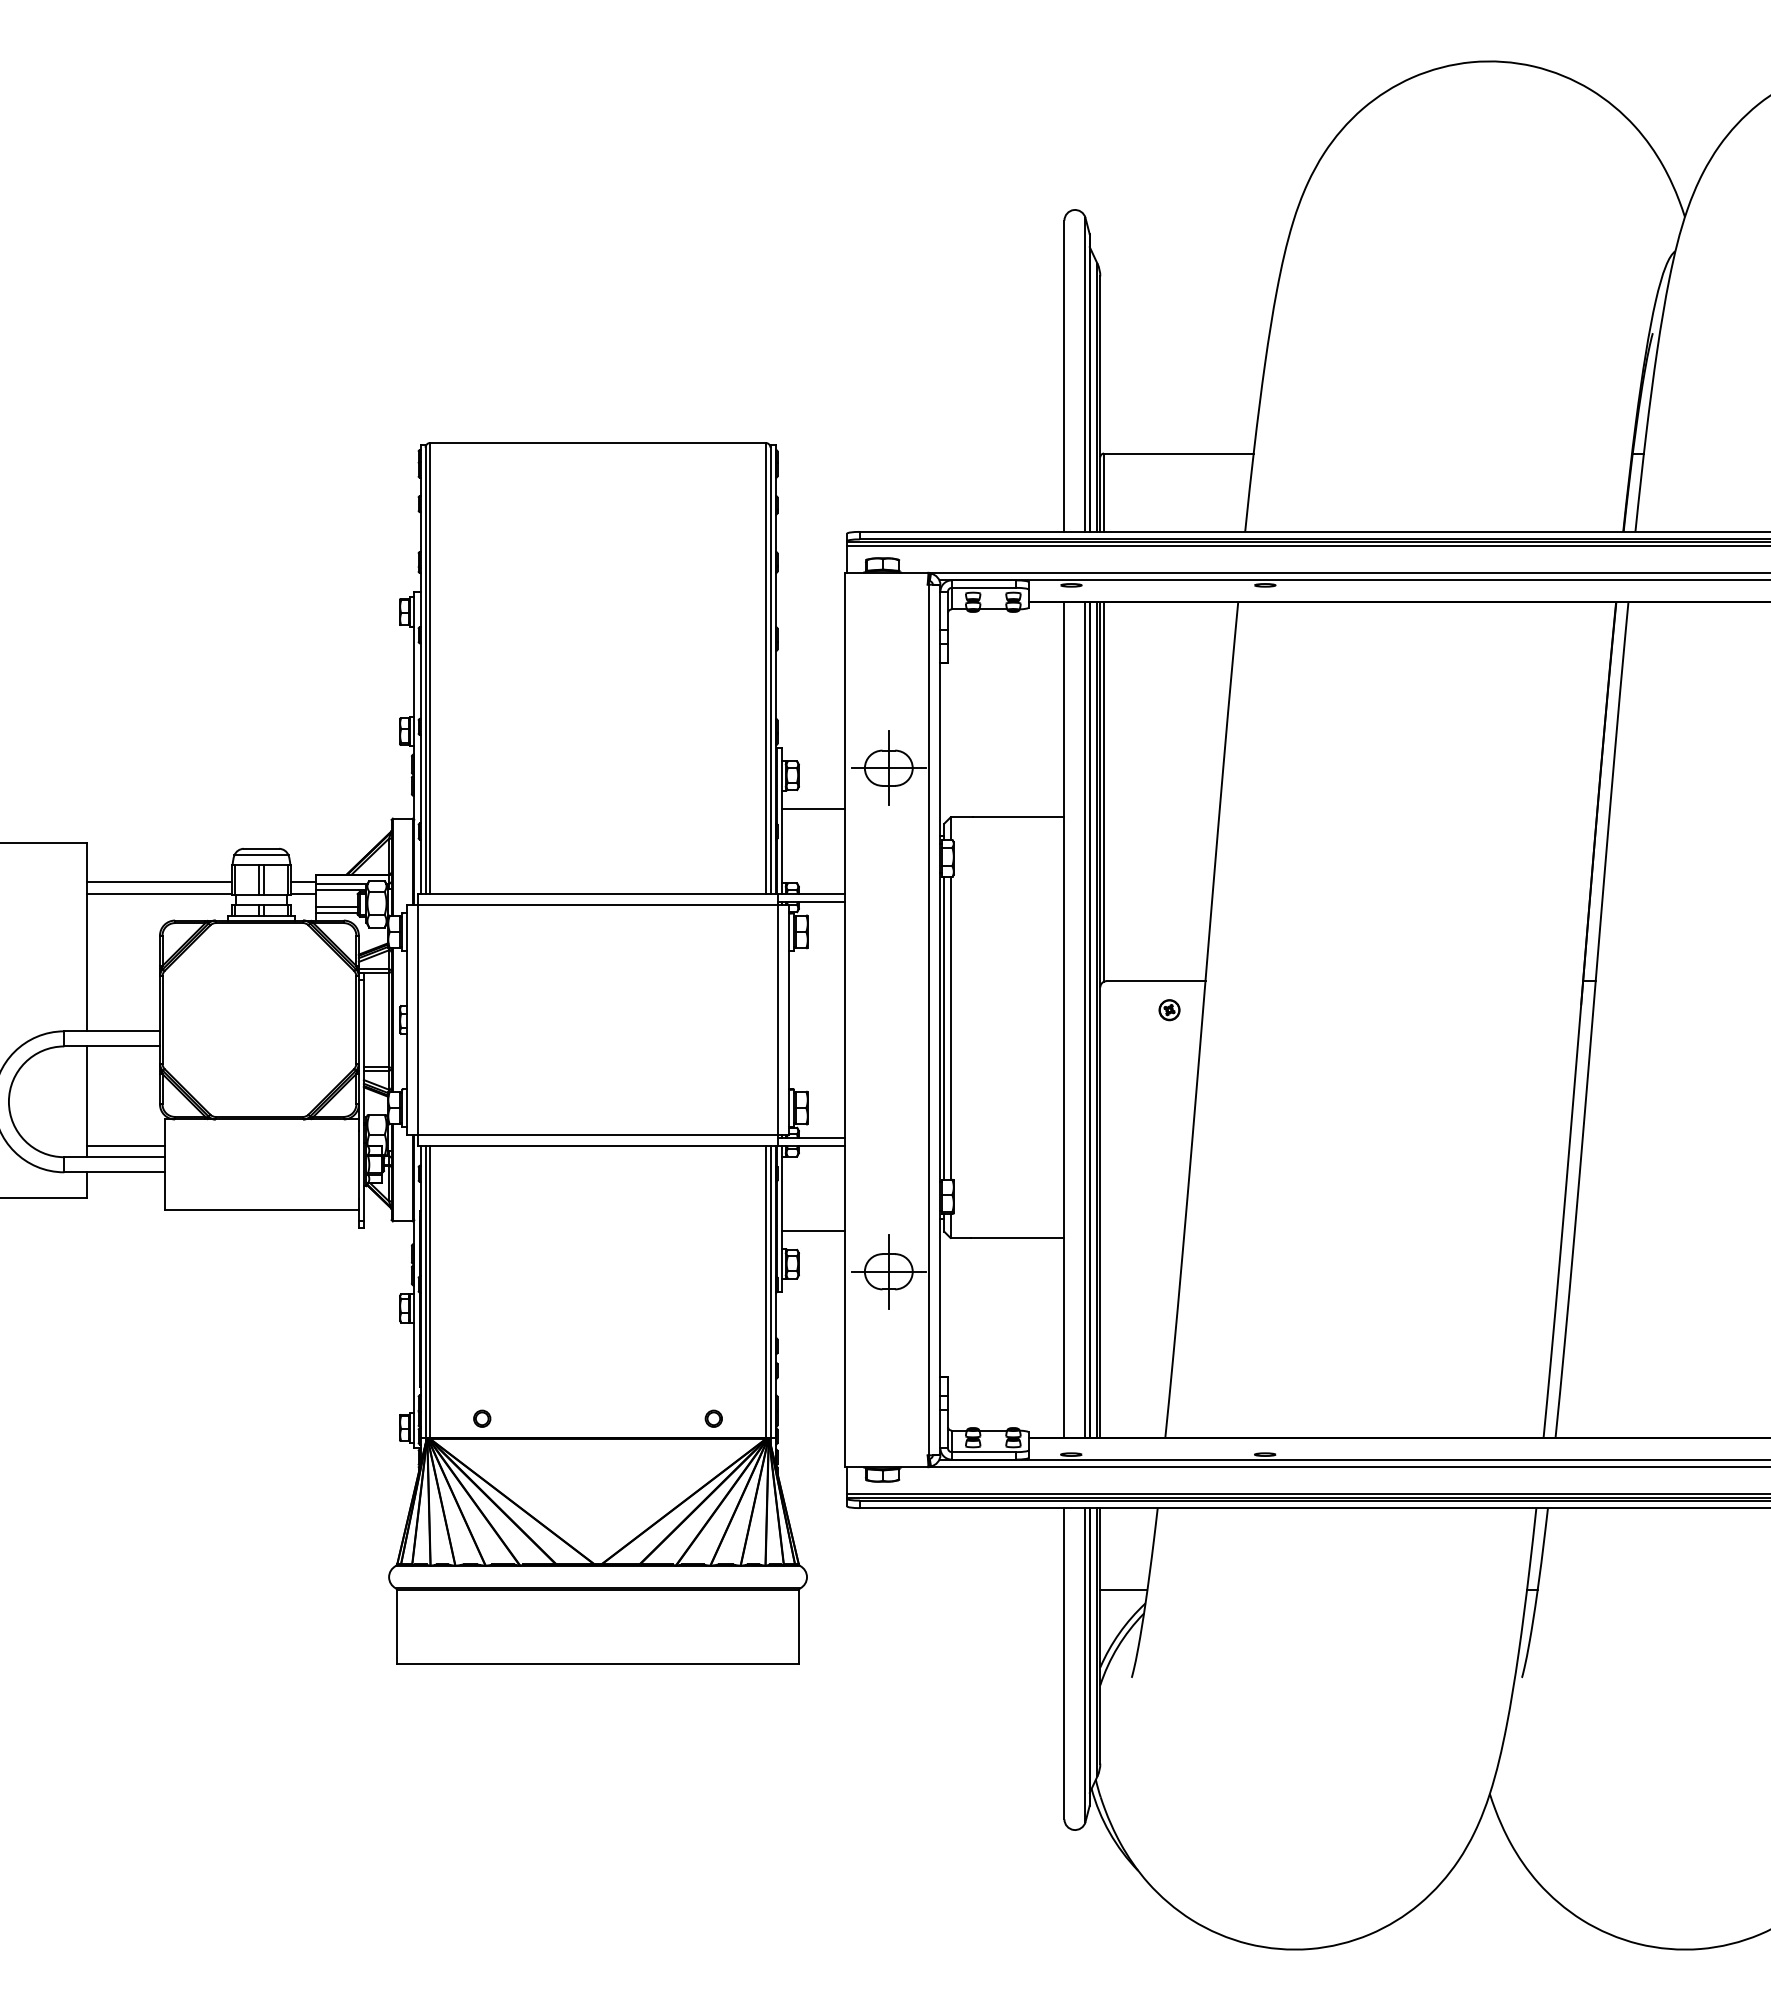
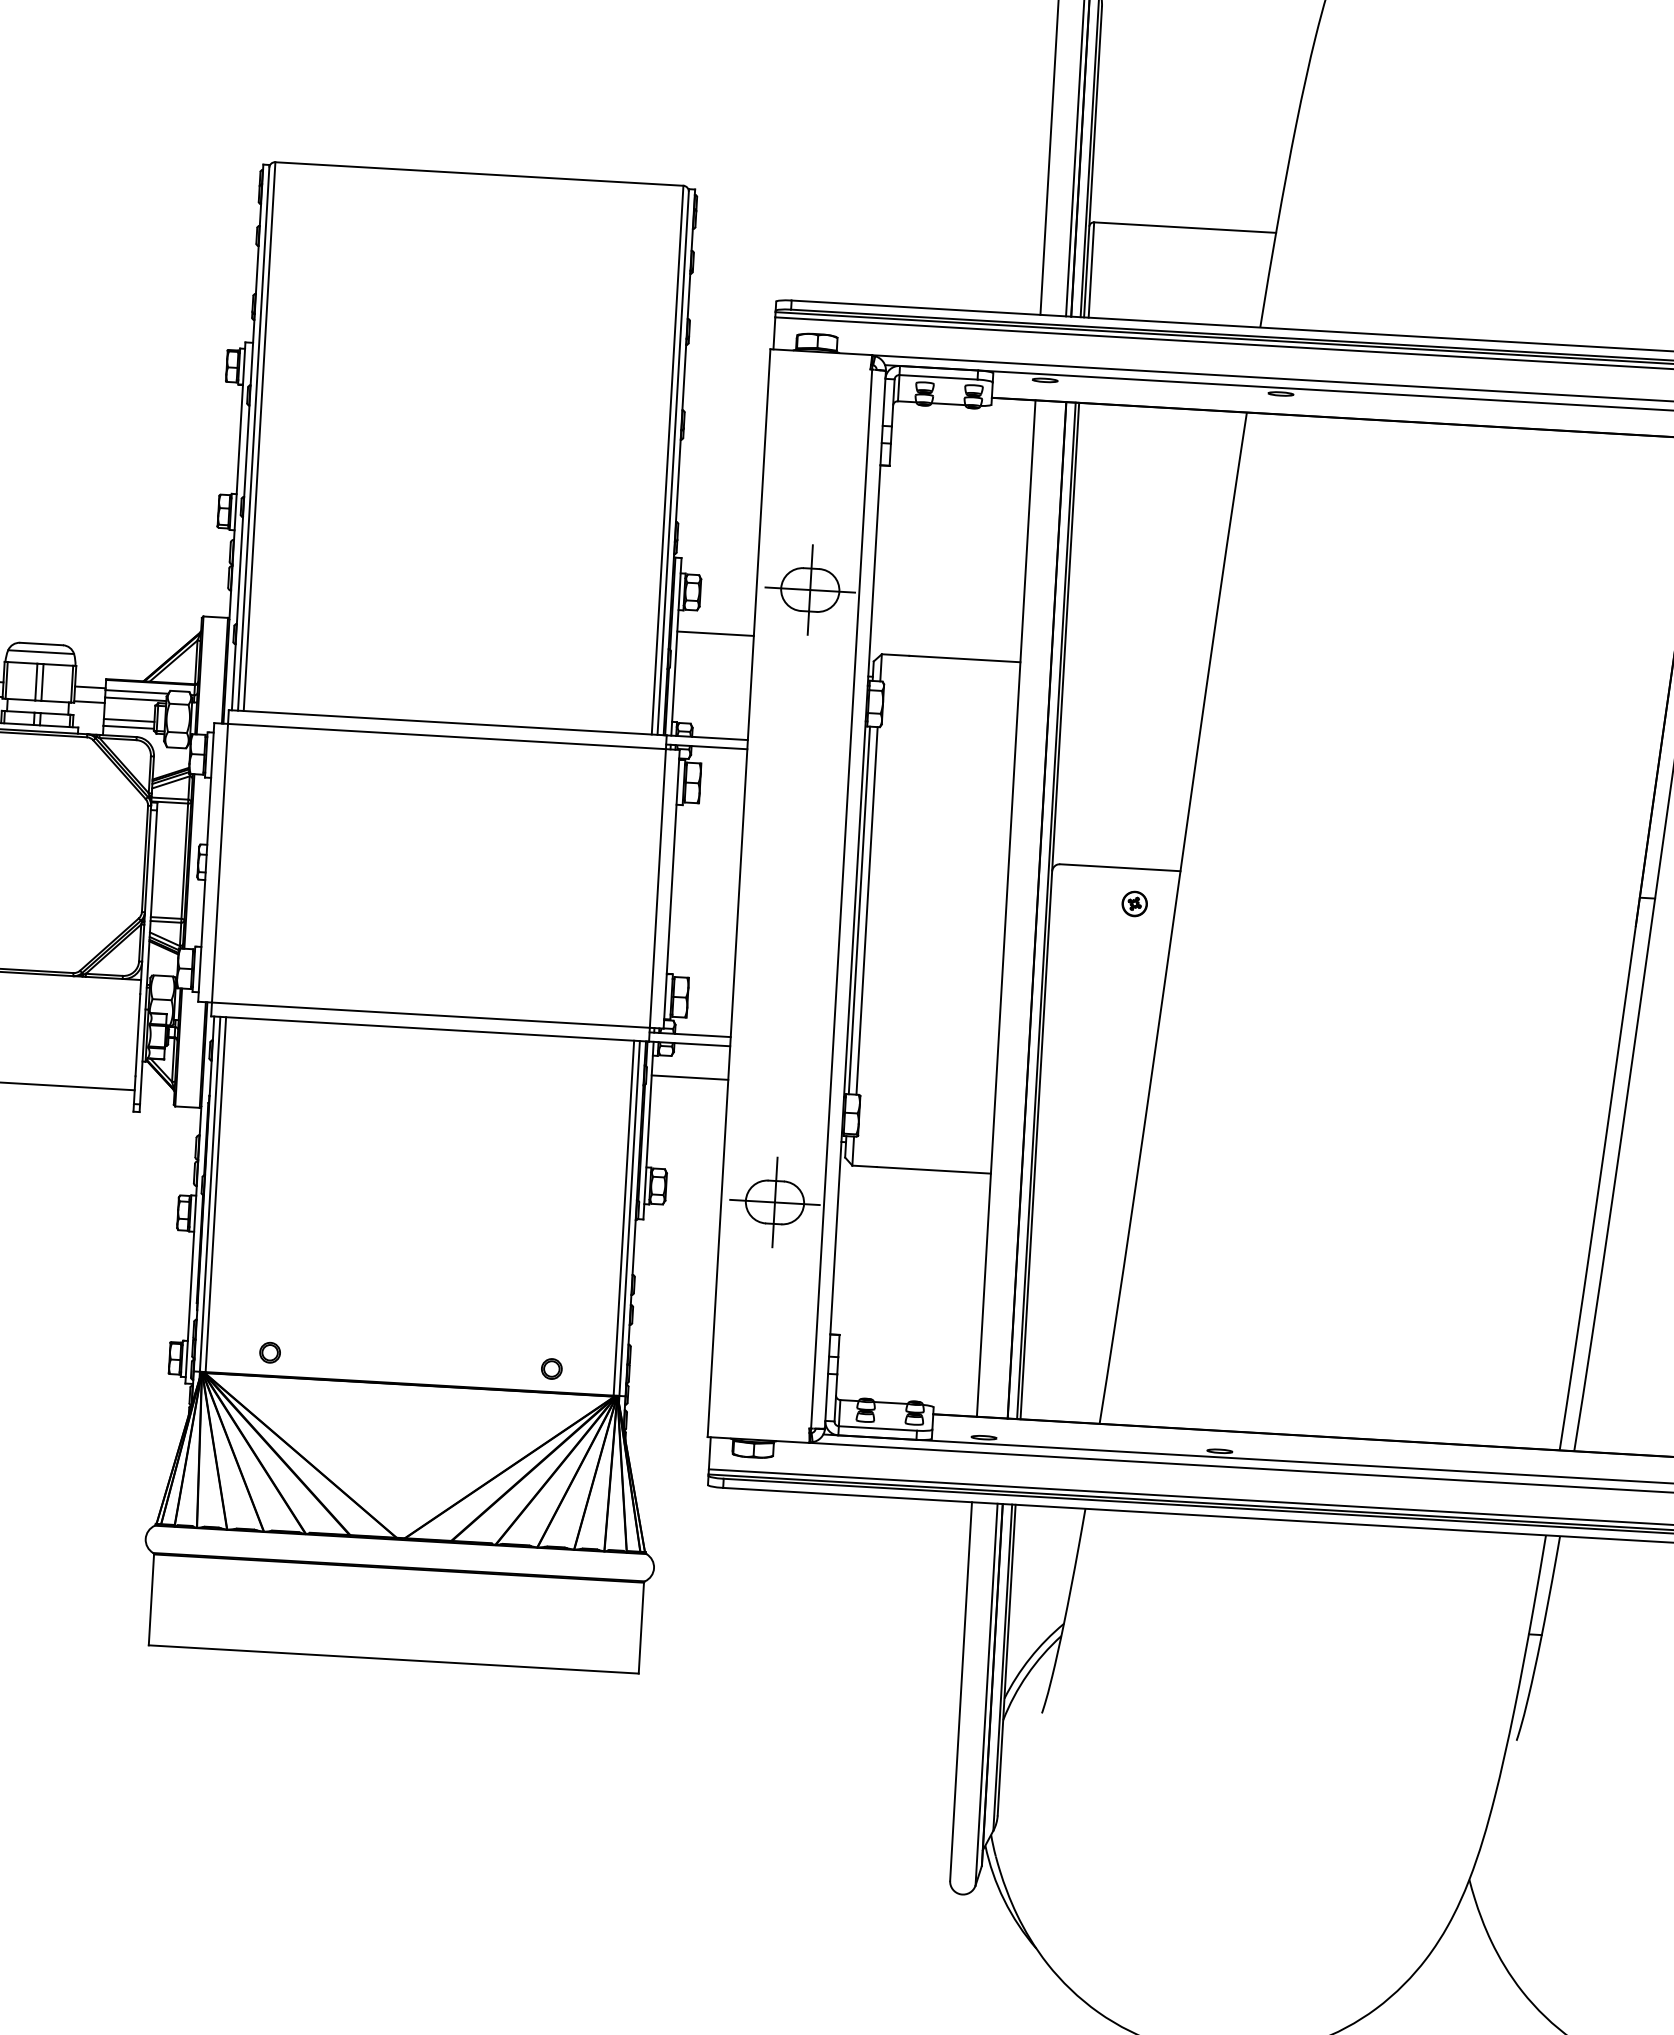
line: (1104, 791) -> (1070, 633), removed
line: (1085, 1019) -> (1031, 909), removed
line: (812, 1231) -> (689, 1077), moved
line: (1123, 1590) -> (1038, 1606), removed

